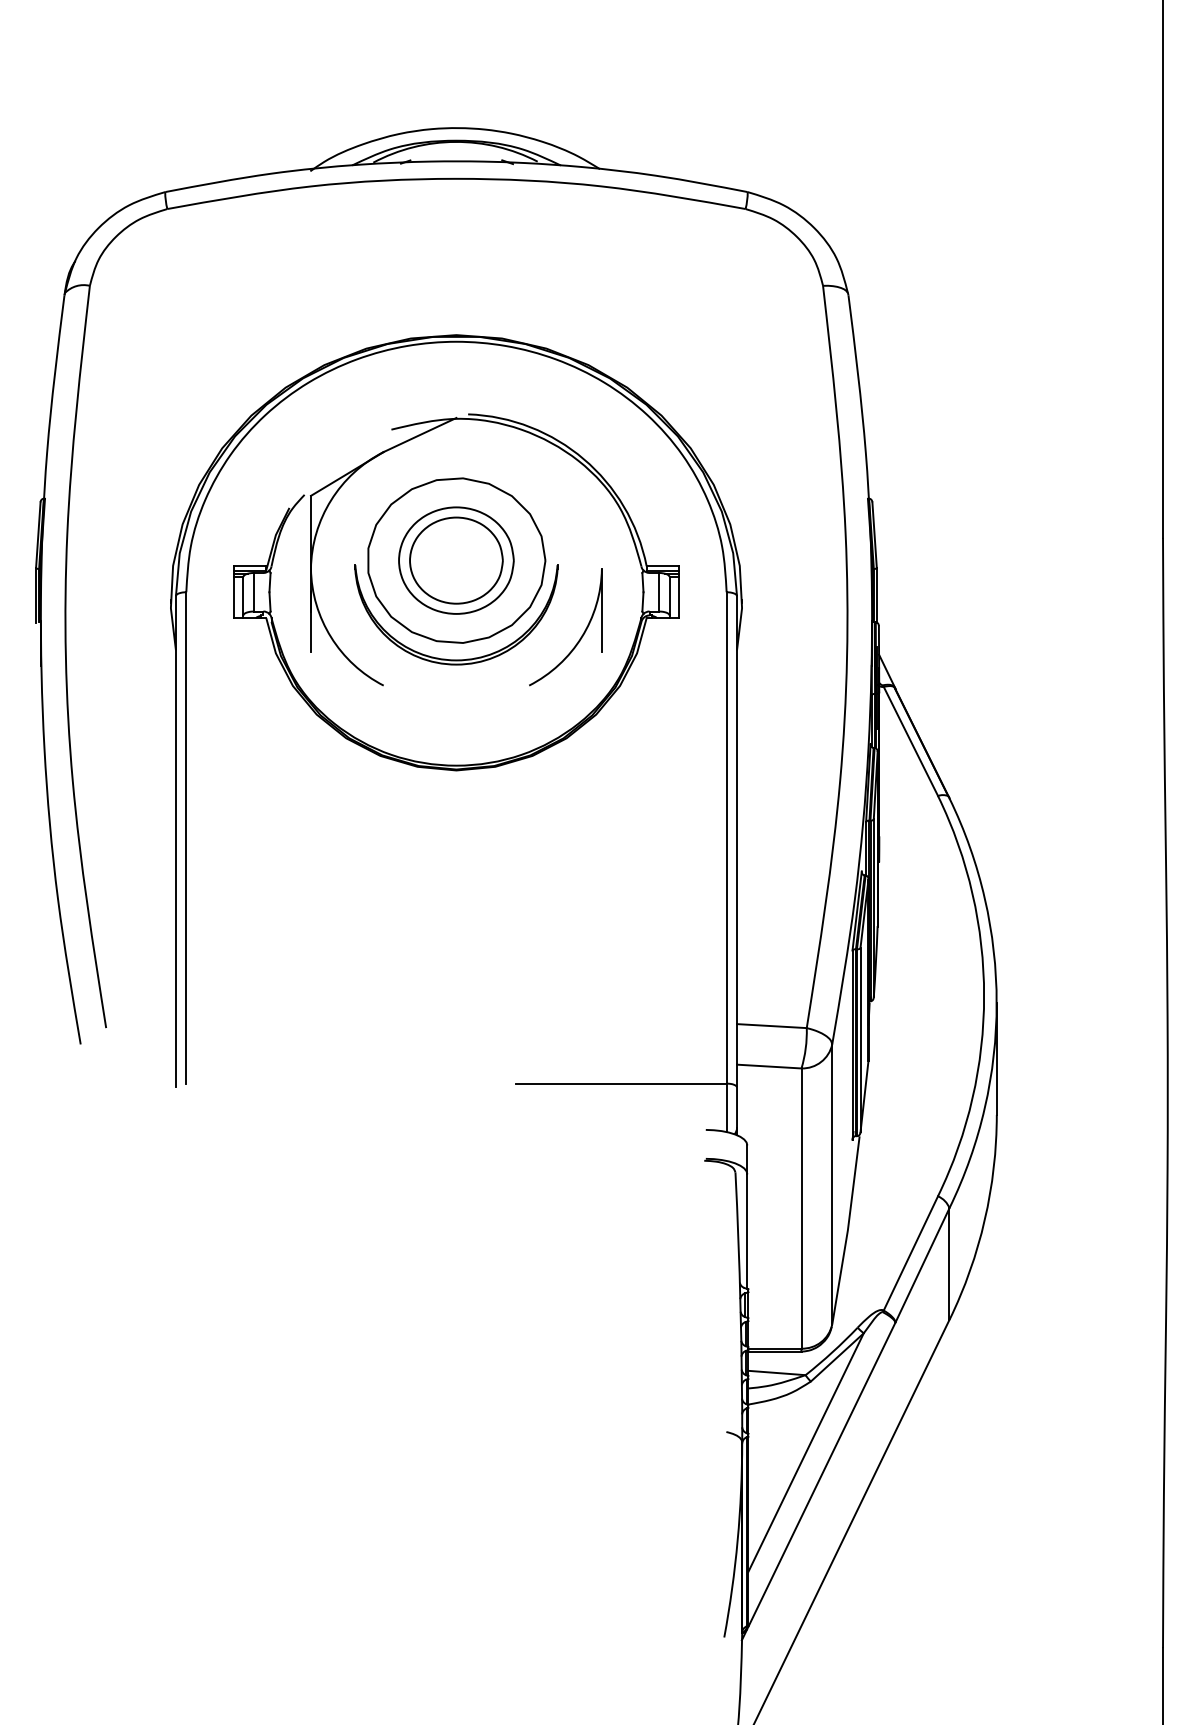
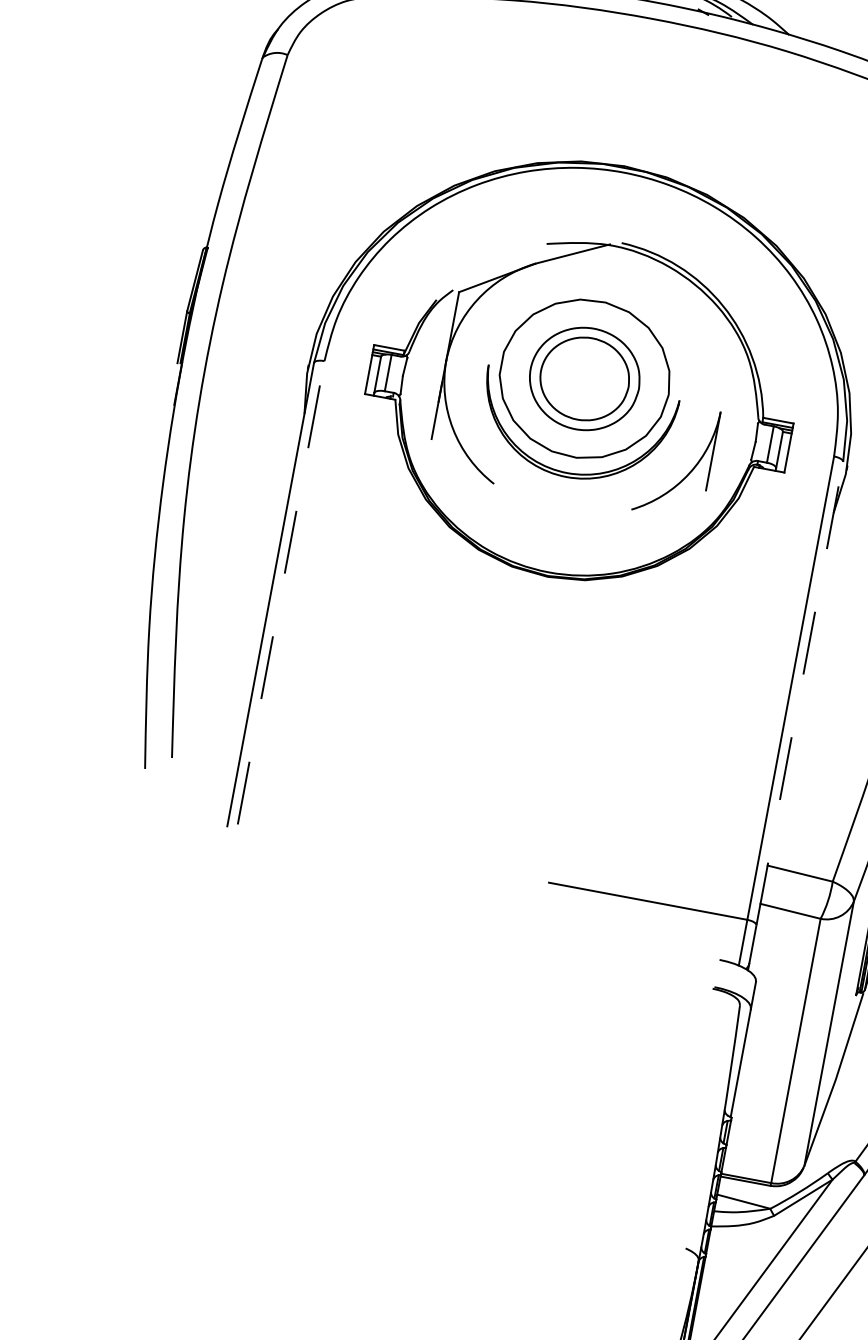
line: (186, 837) -> (281, 592), solid -> dashed
line: (737, 841) -> (800, 693), solid -> dashed

